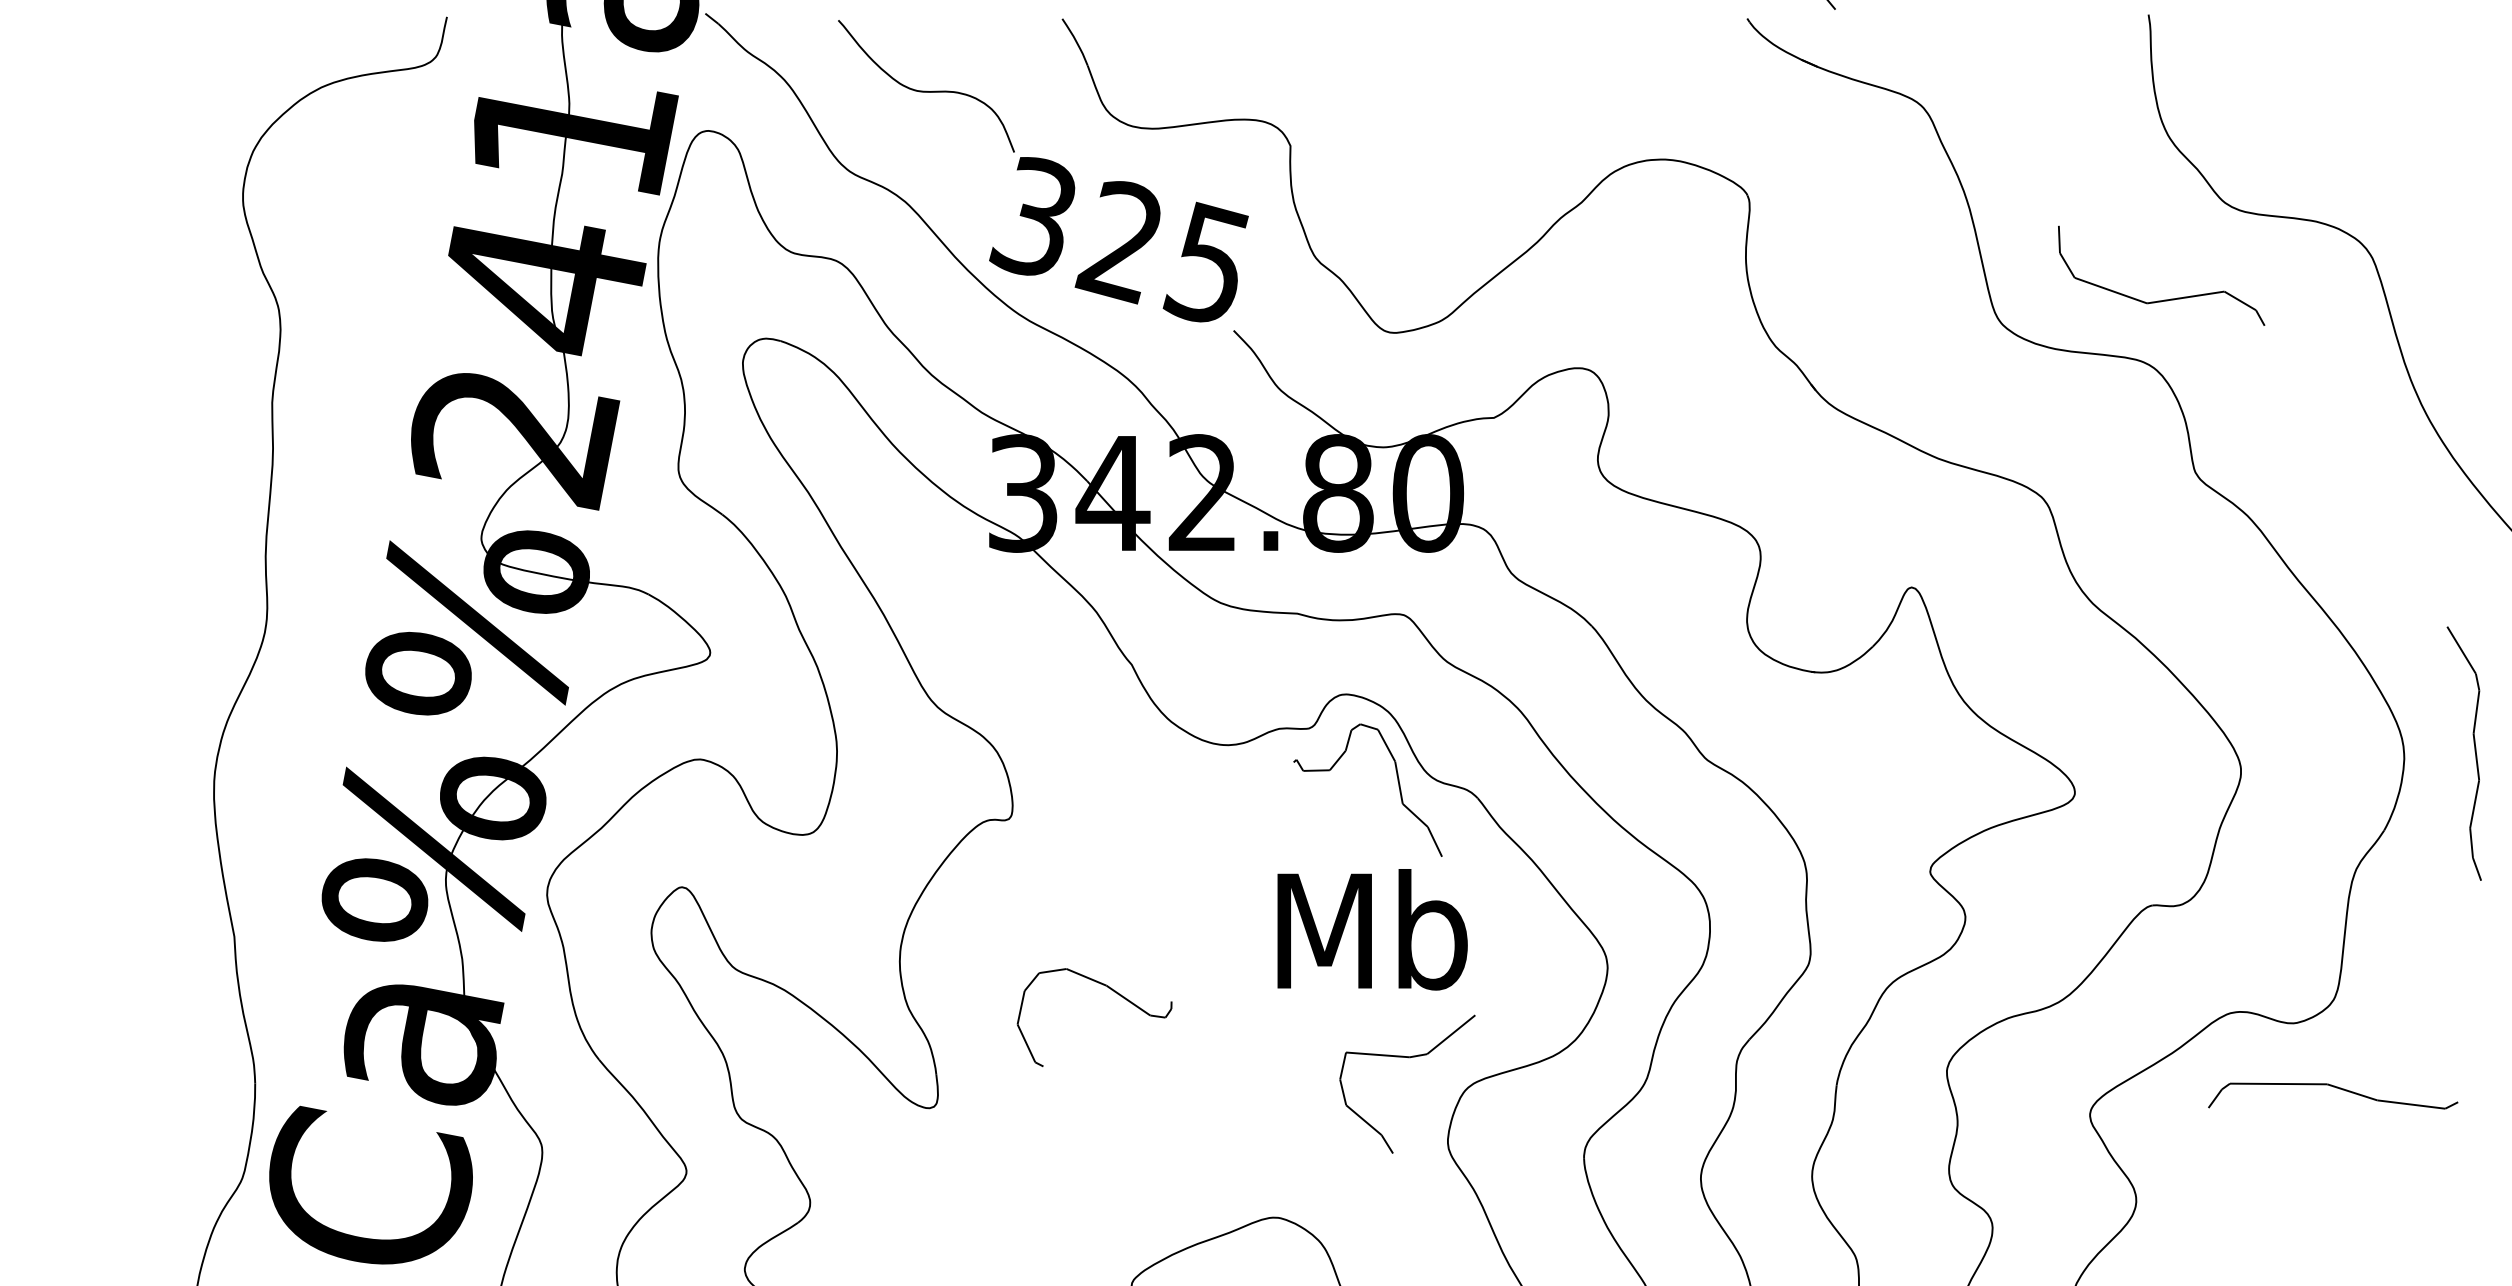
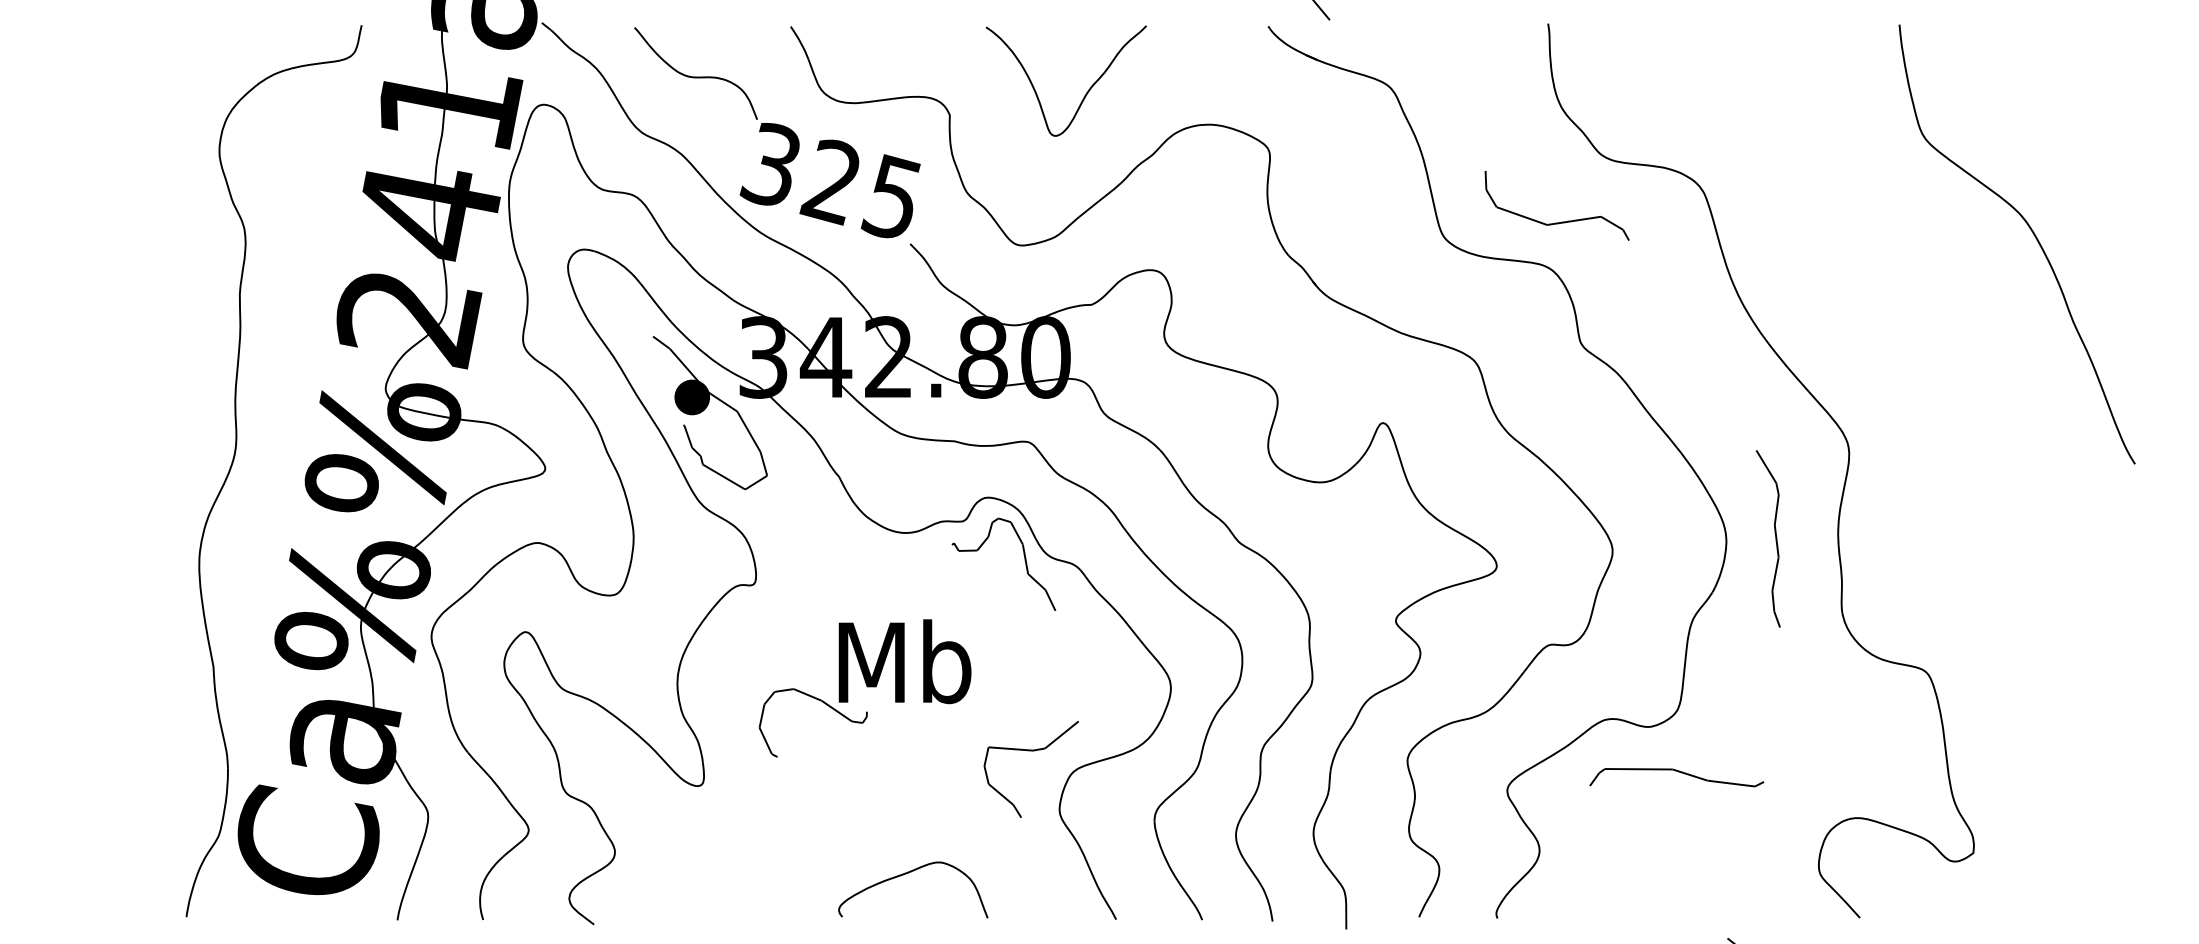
curve: (1485, 114) -> (1085, 93), added
part: (945, 573) -> (709, 413), added
text: (1371, 929) -> (904, 661), moved

